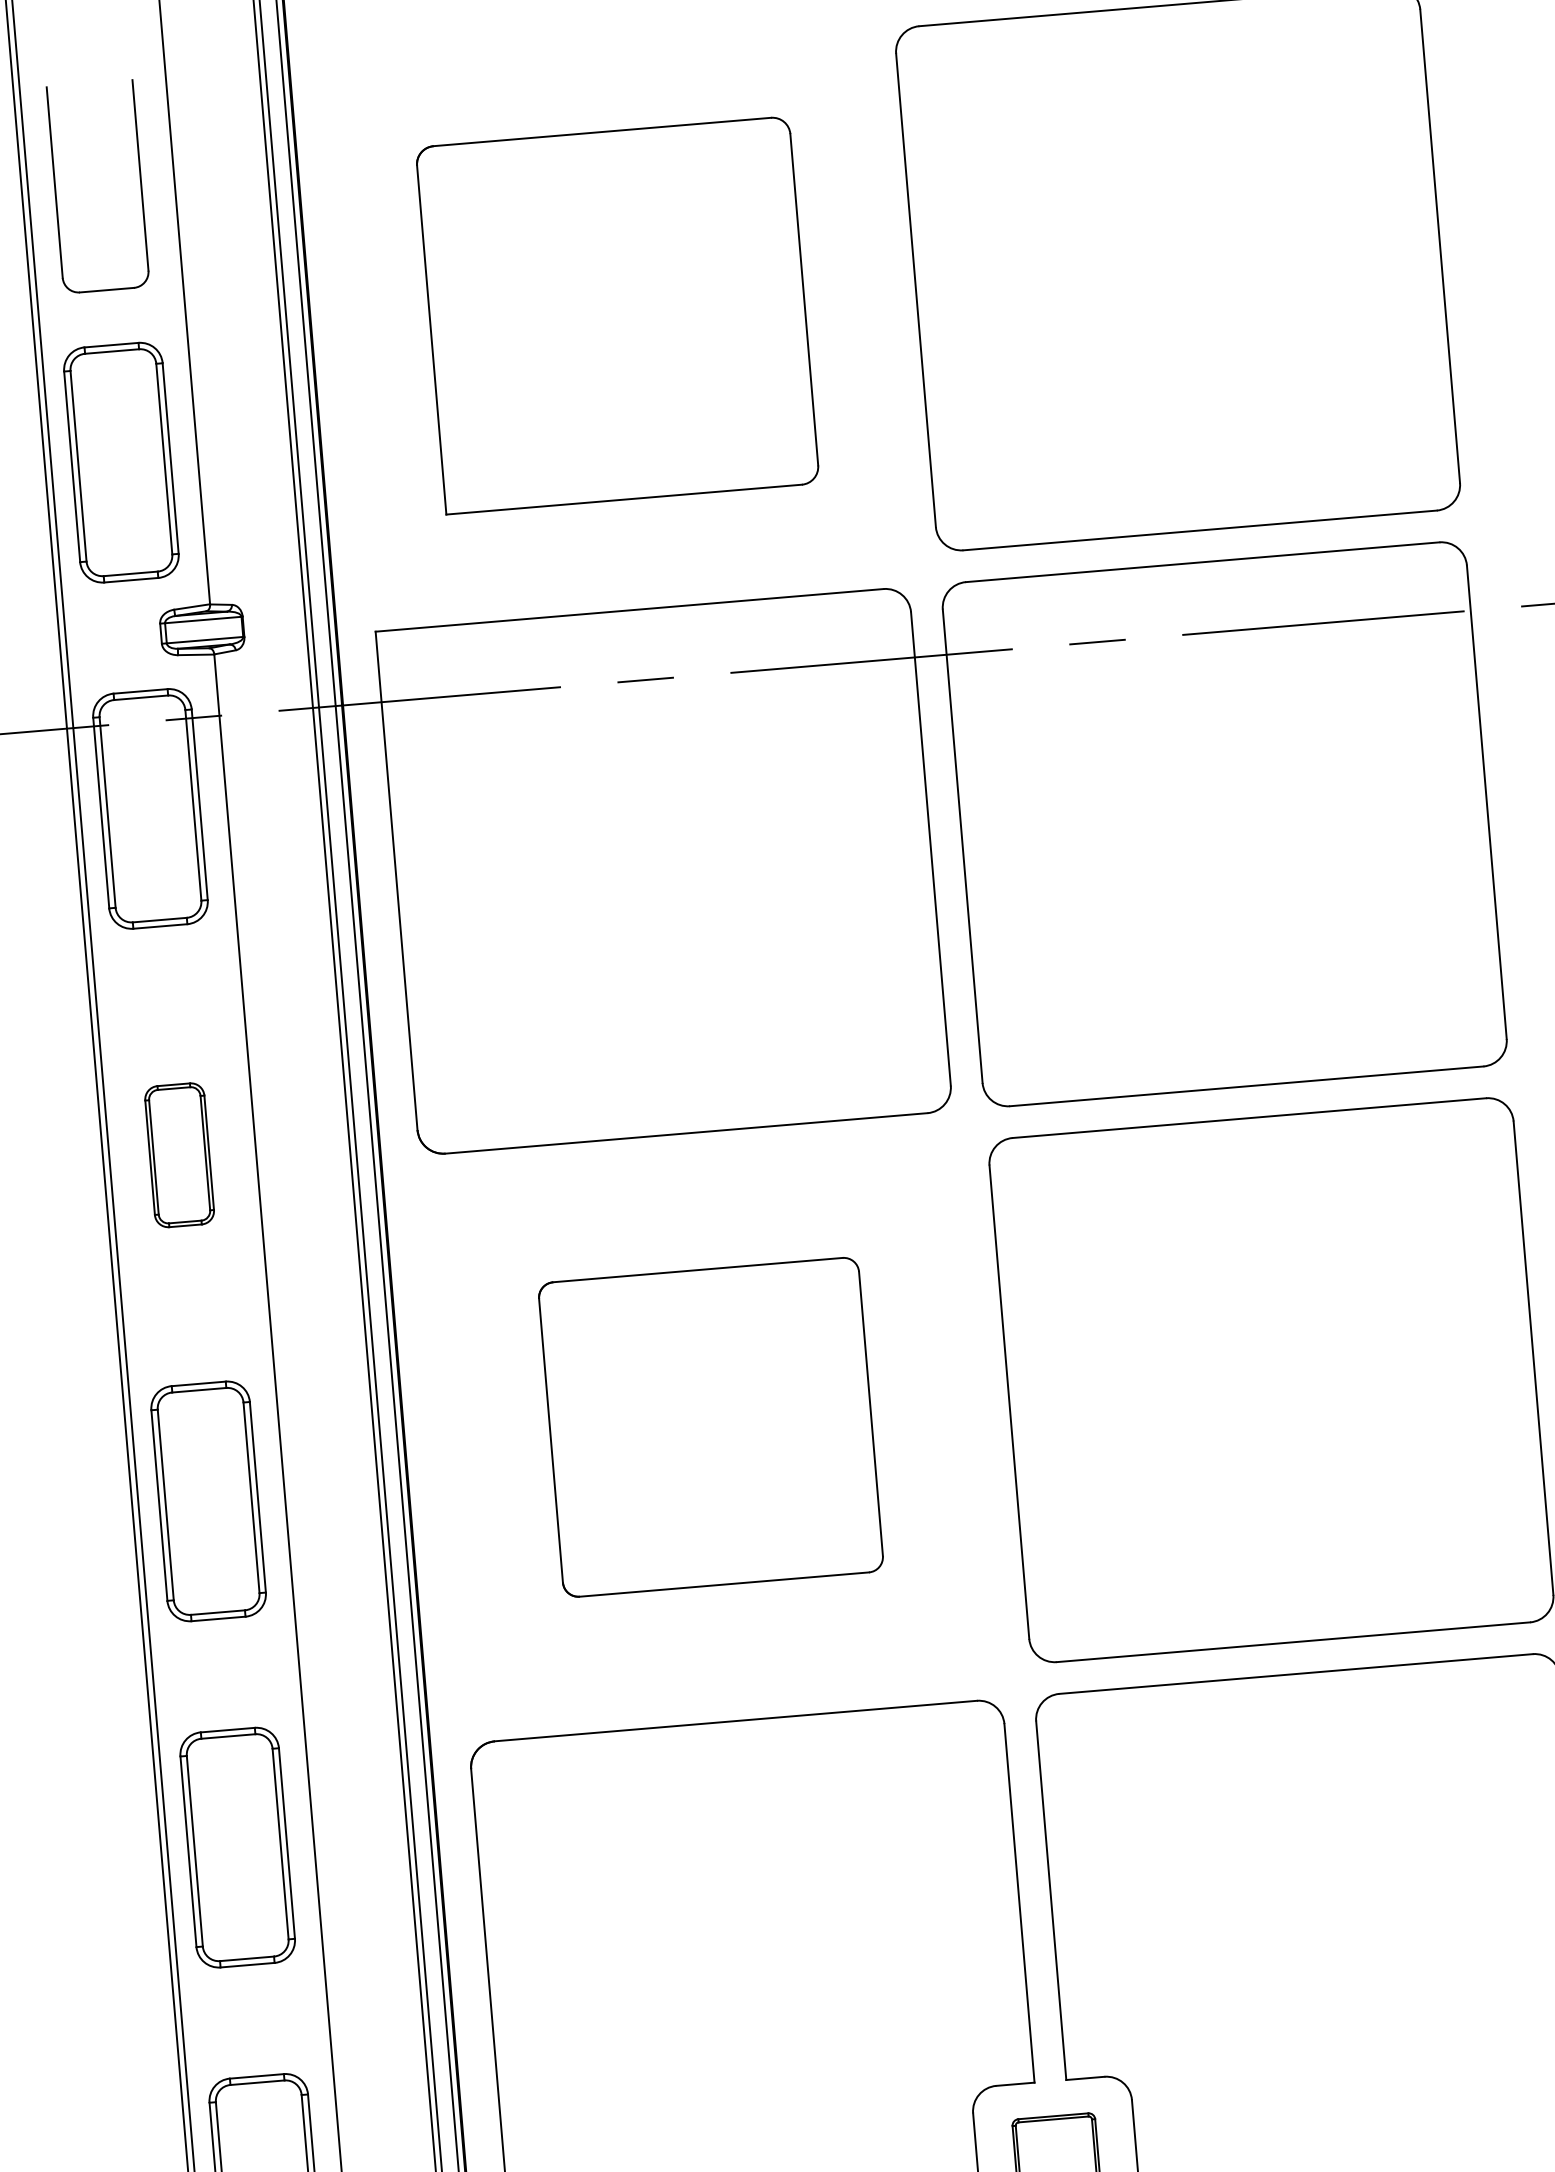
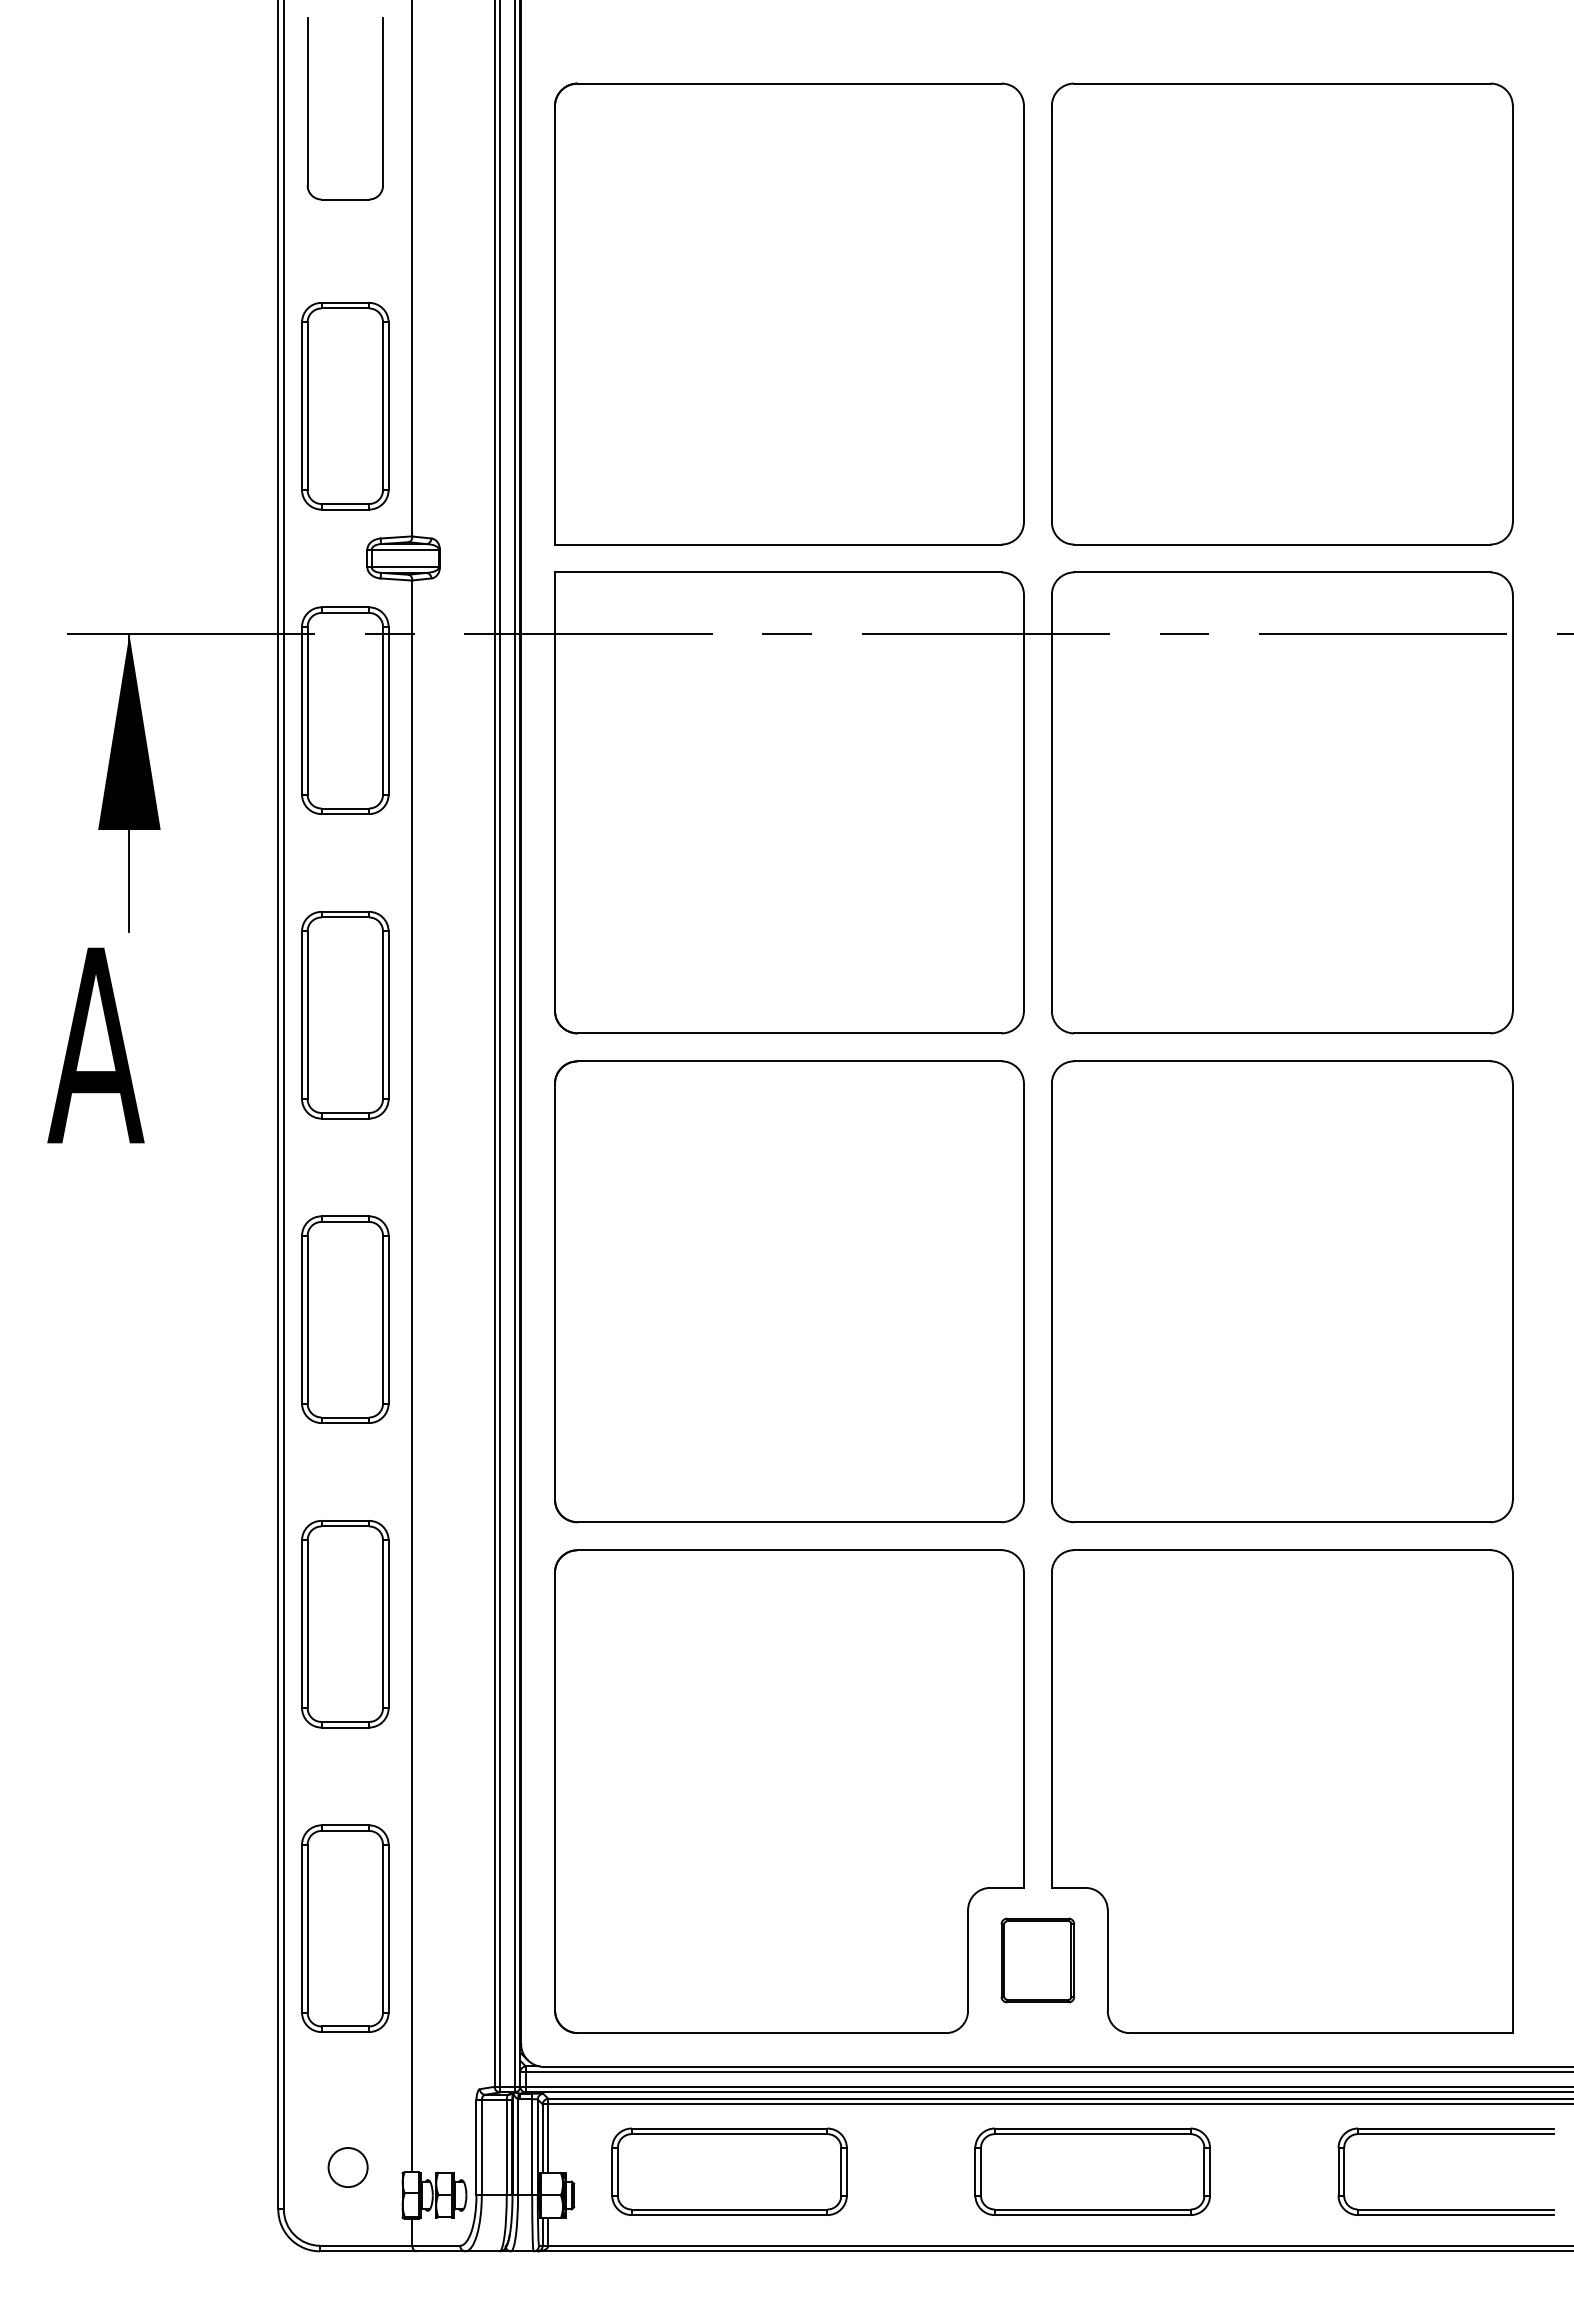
part: (56, 190) -> (308, 108), moved
part: (617, 314) -> (789, 313), size x1.43
part: (179, 1155) -> (345, 1015), size x1.67
part: (711, 1426) -> (789, 1291), size x1.67

